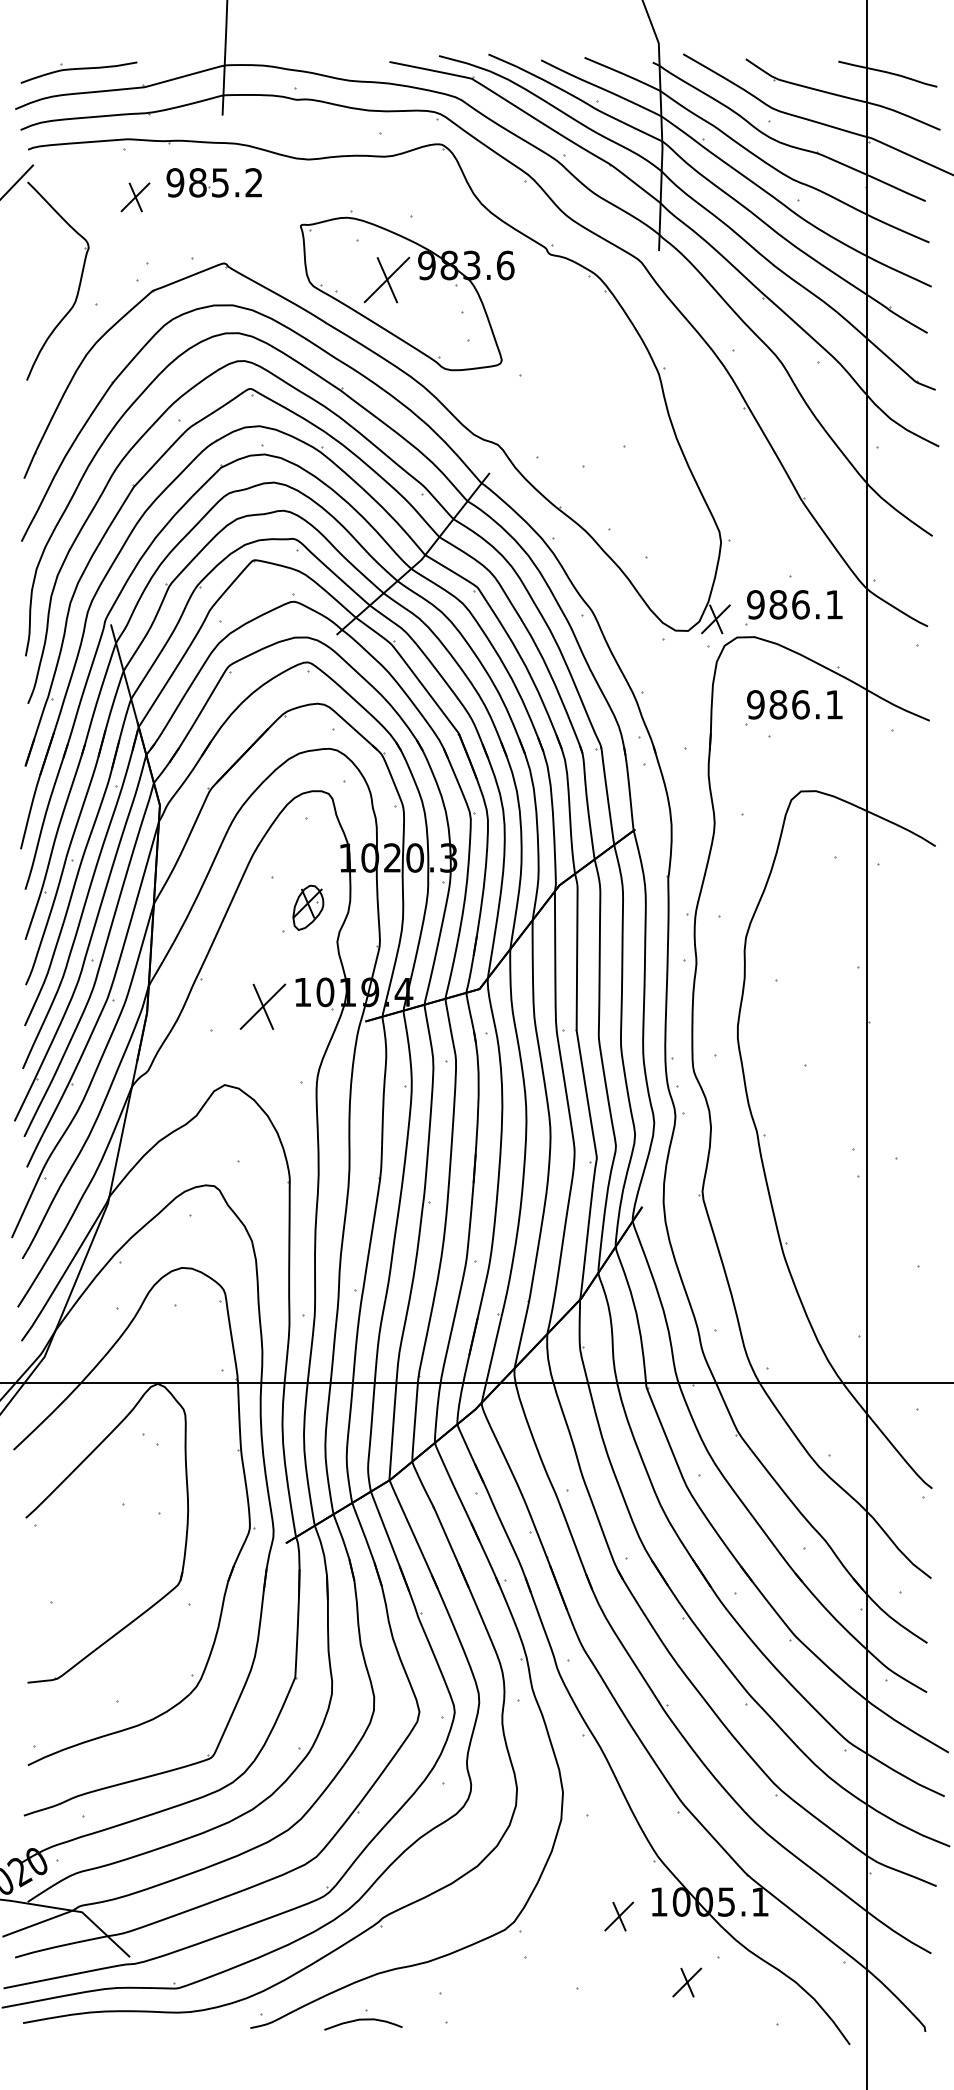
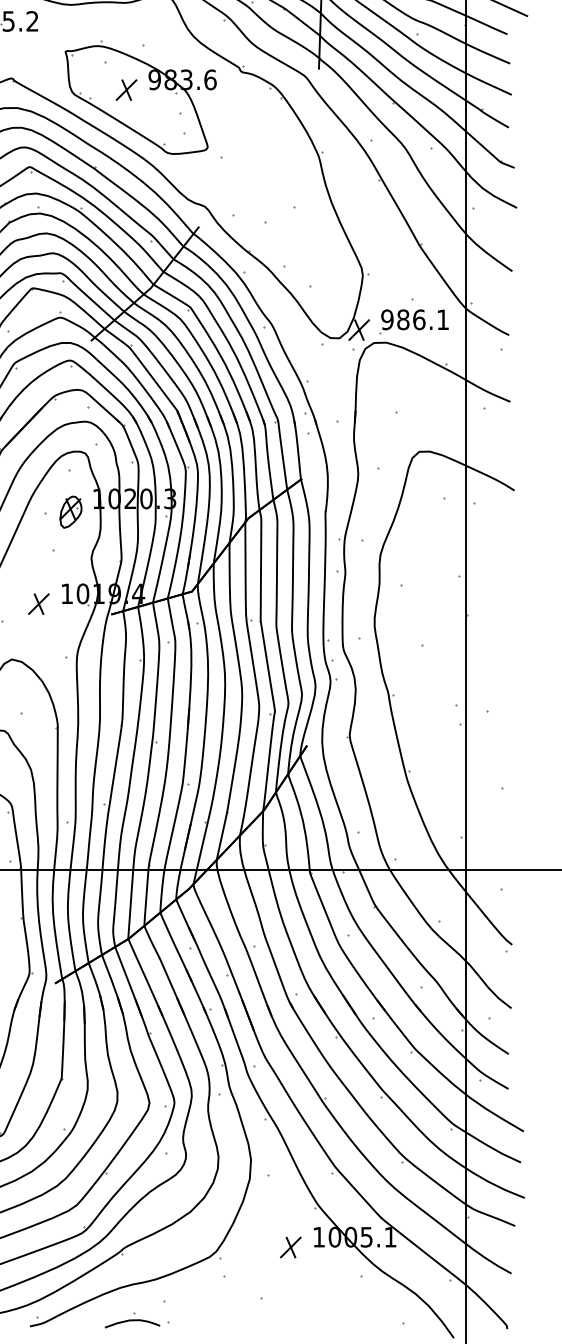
part: (386, 279) -> (126, 89), size x0.62
part: (793, 707) -> (414, 392), removed
part: (308, 907) -> (71, 511), moved
part: (262, 1006) -> (38, 603), size x0.62
part: (687, 1982) -> (339, 1294), removed
part: (363, 2019) -> (132, 1320), moved

